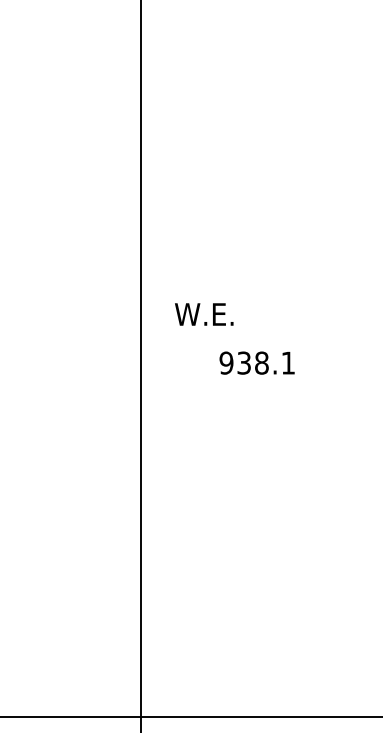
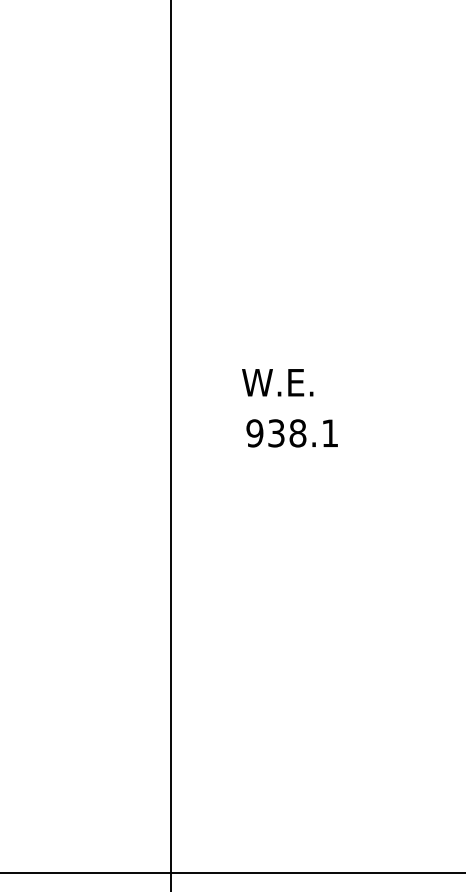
text: (204, 314) -> (278, 382), moved
text: (256, 362) -> (291, 432), moved

